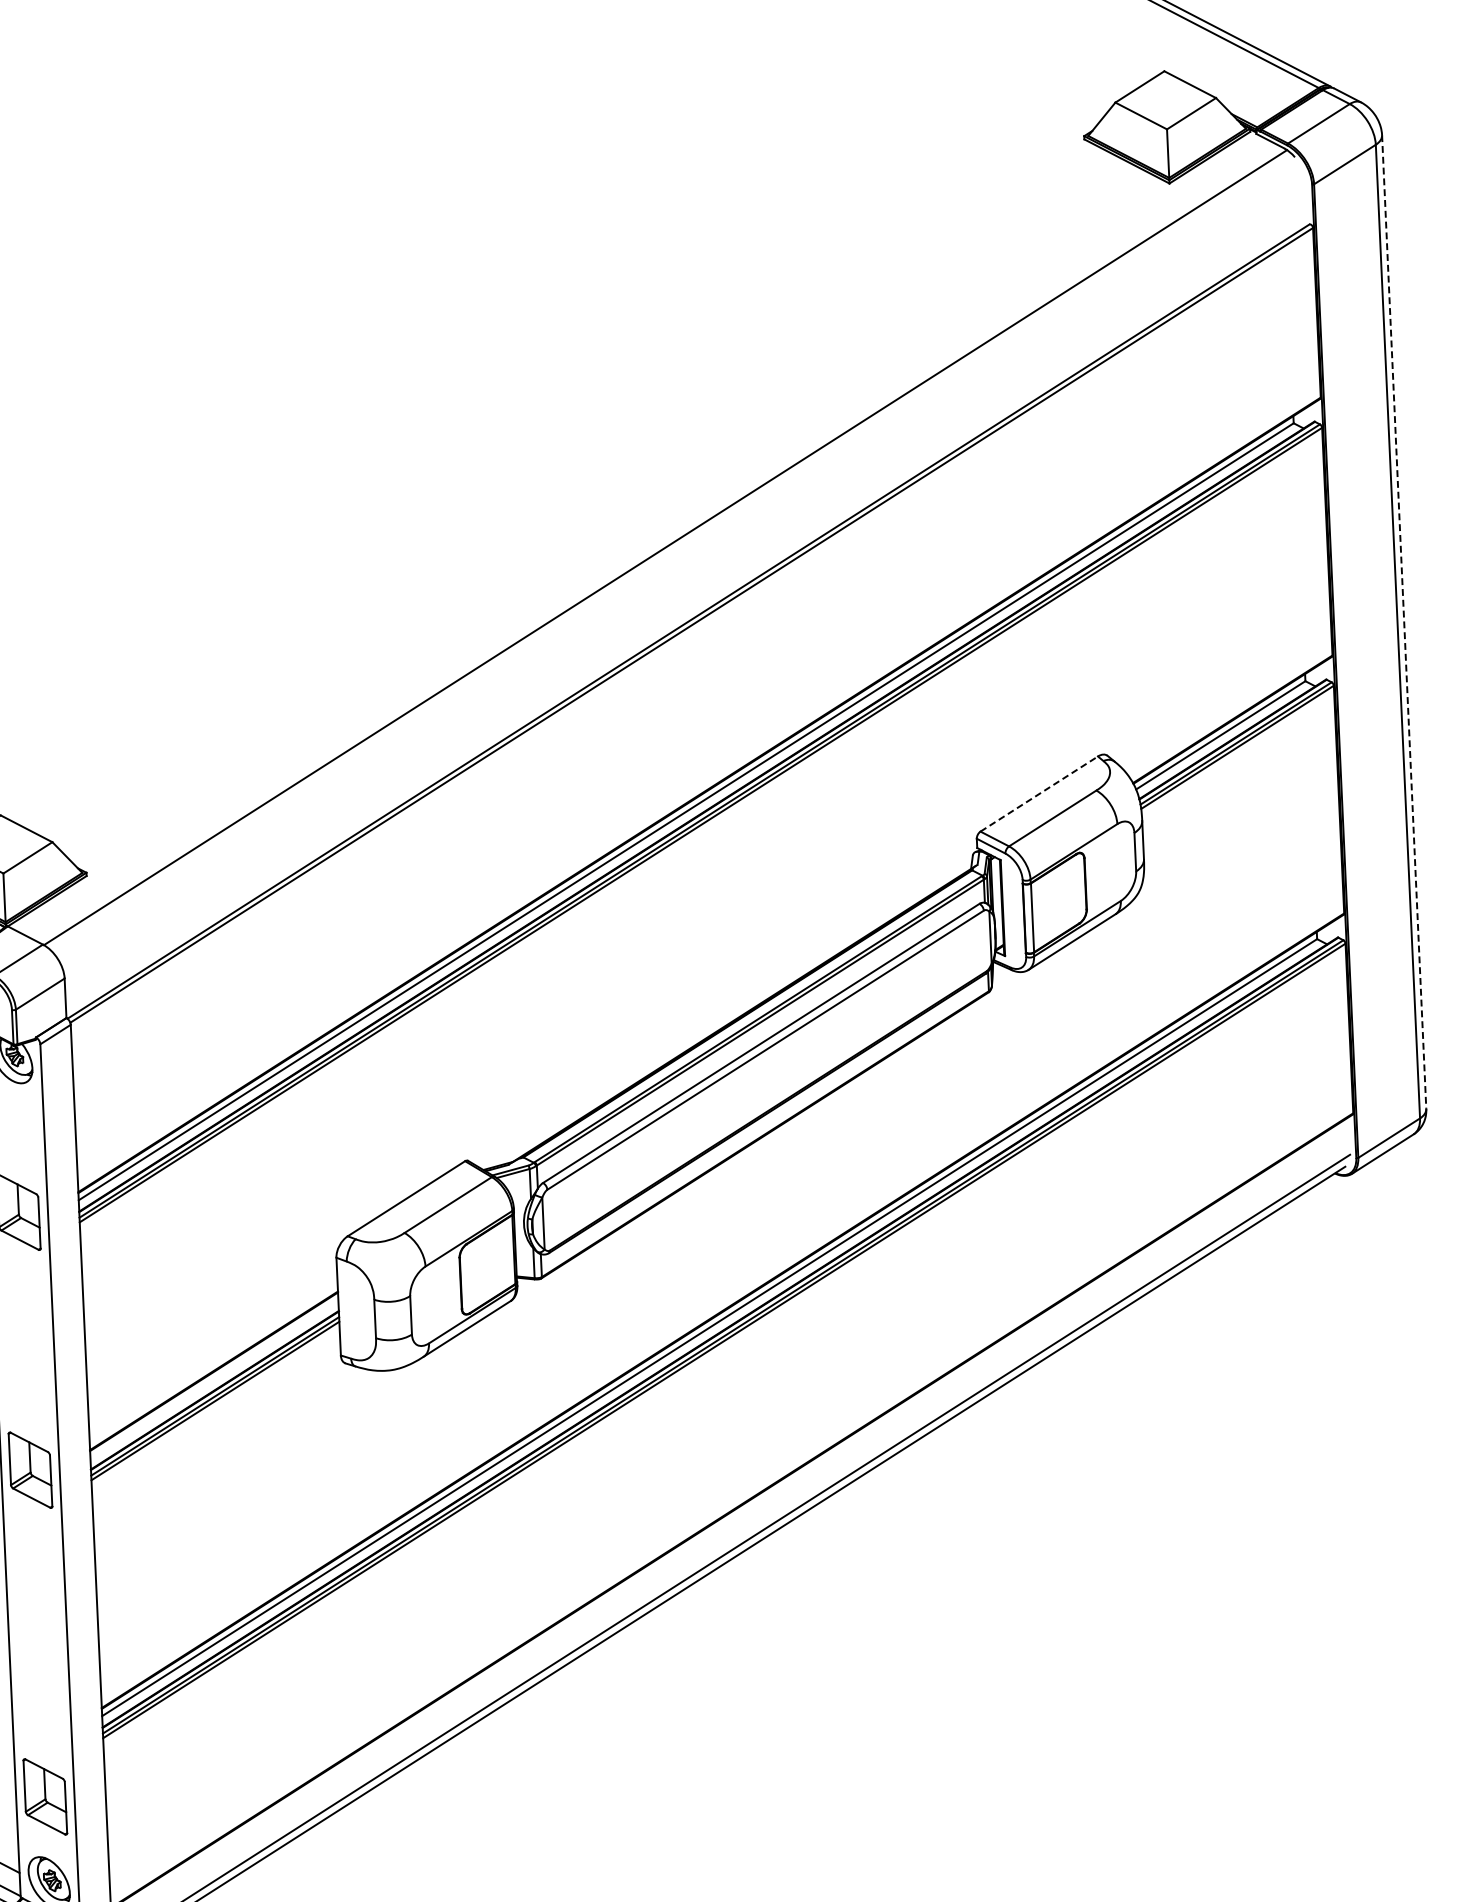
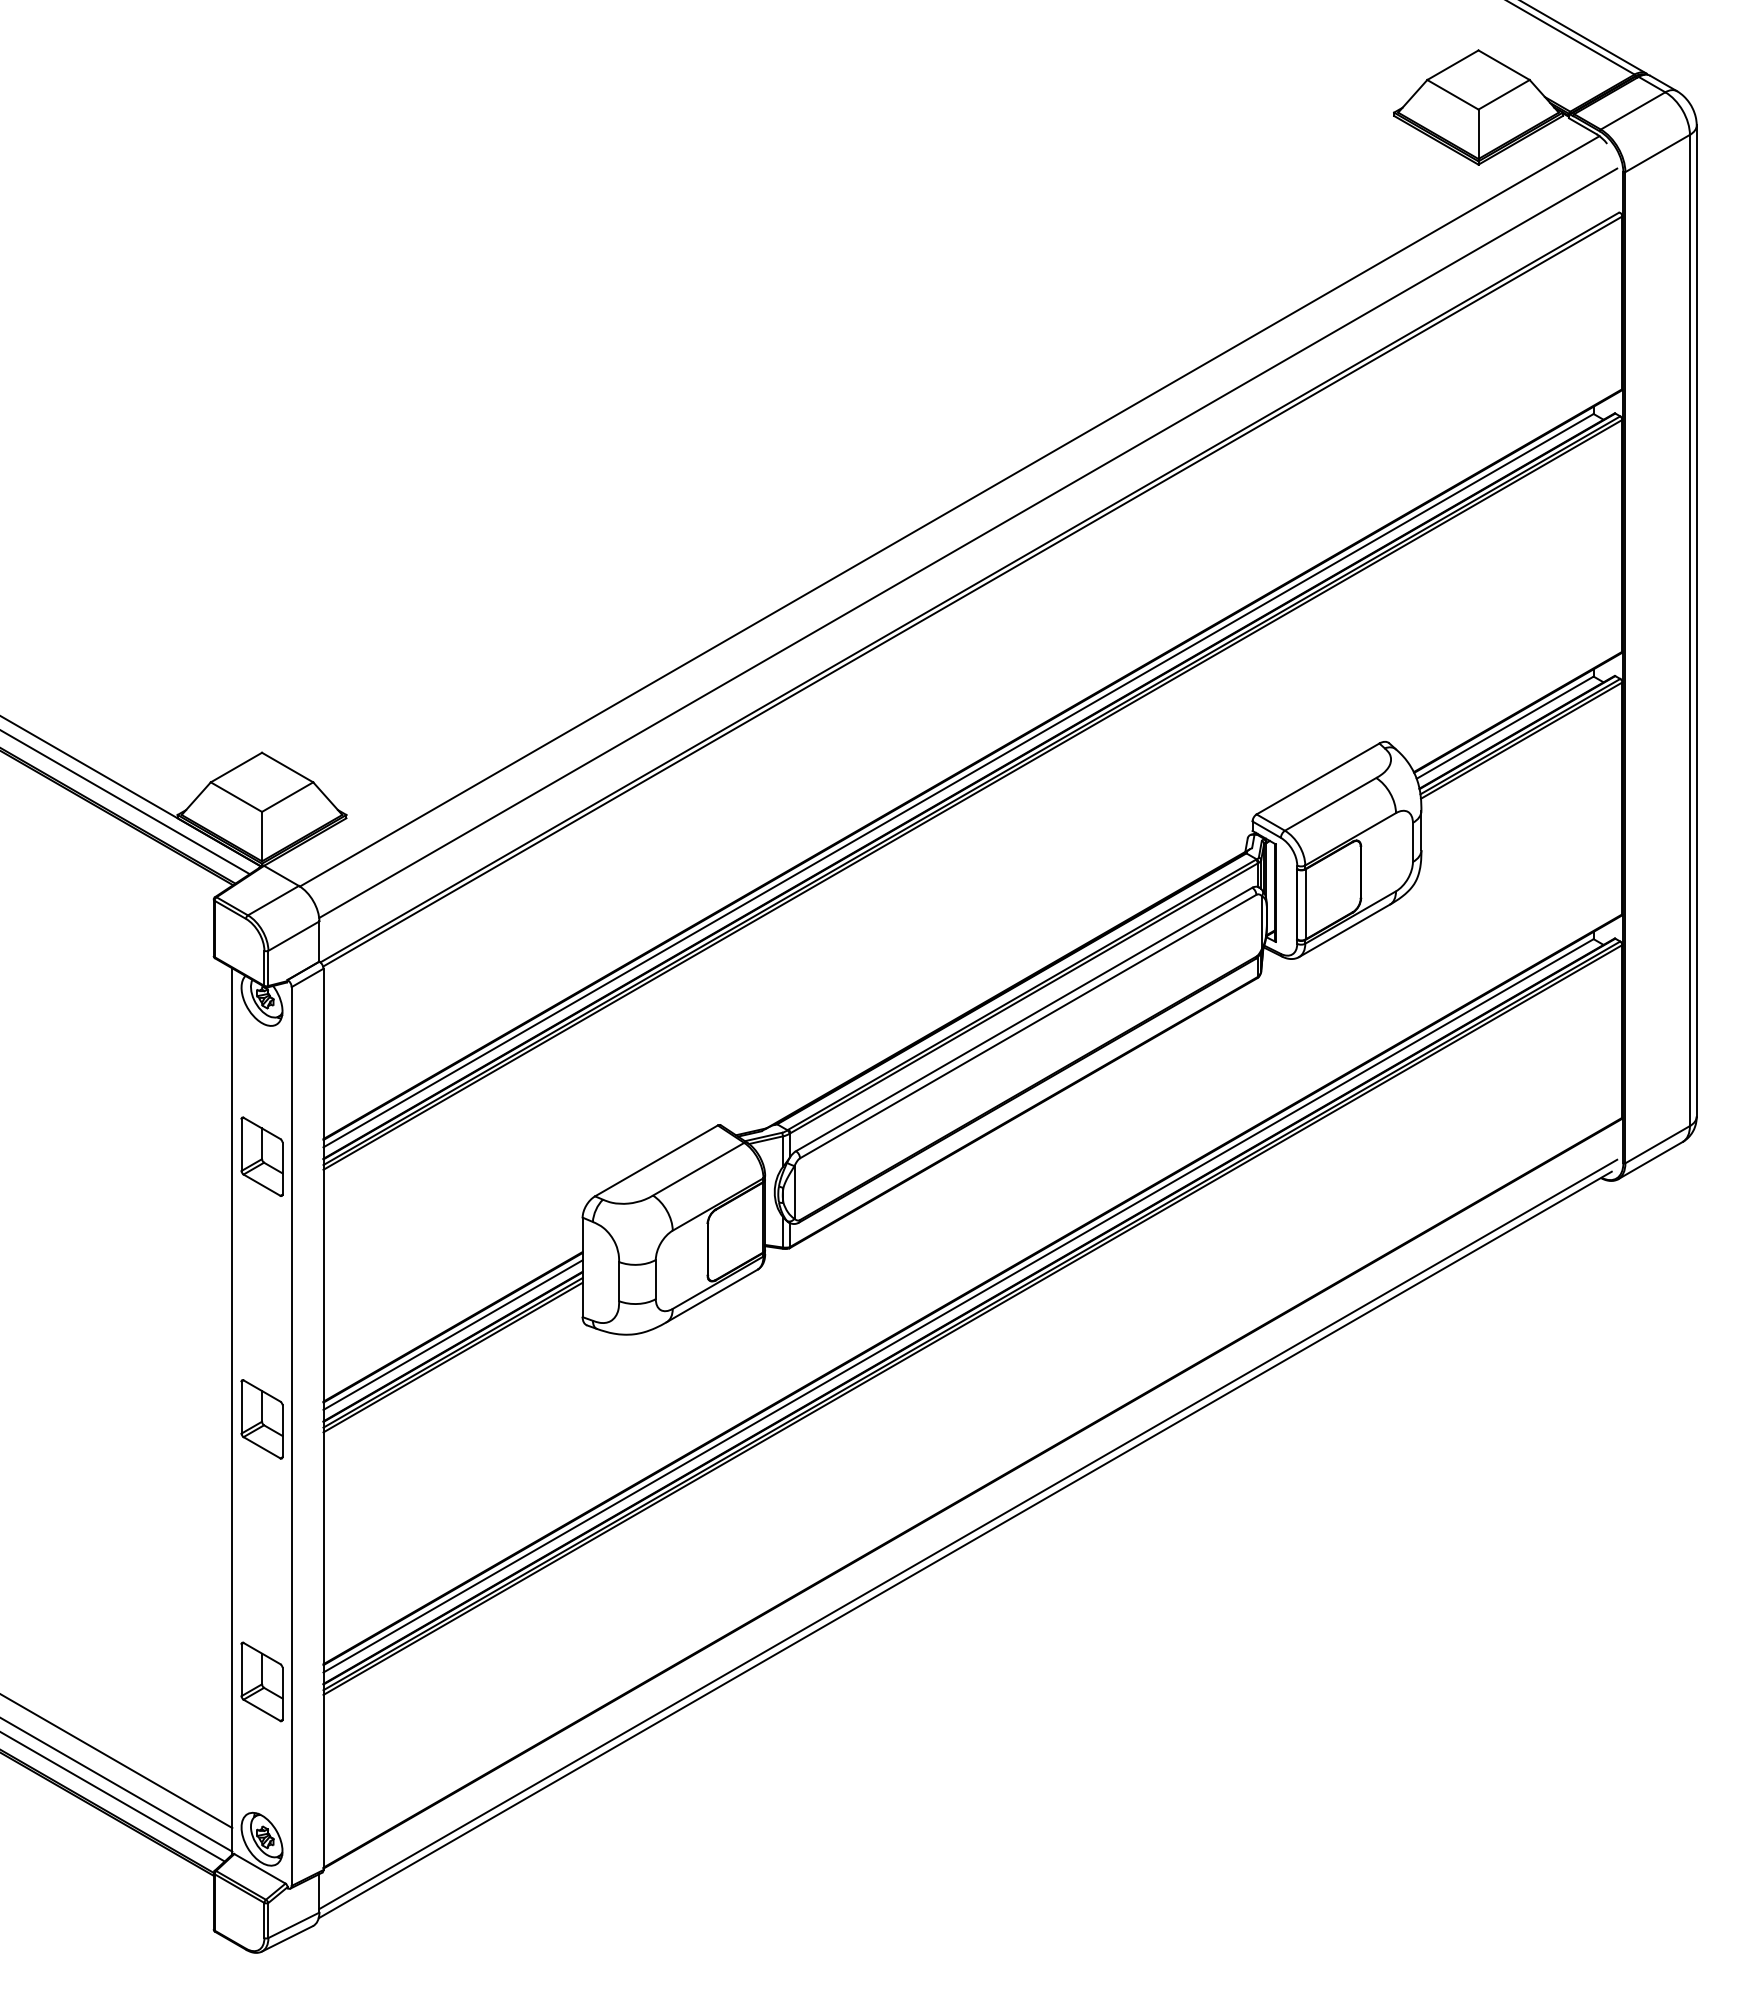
line: (685, 578) -> (968, 543), added
line: (1403, 622) -> (1696, 621), dashed -> solid
line: (1039, 793) -> (1318, 778), dashed -> solid
line: (213, 1378) -> (452, 1334), added
part: (44, 1796) -> (261, 1681), moved

